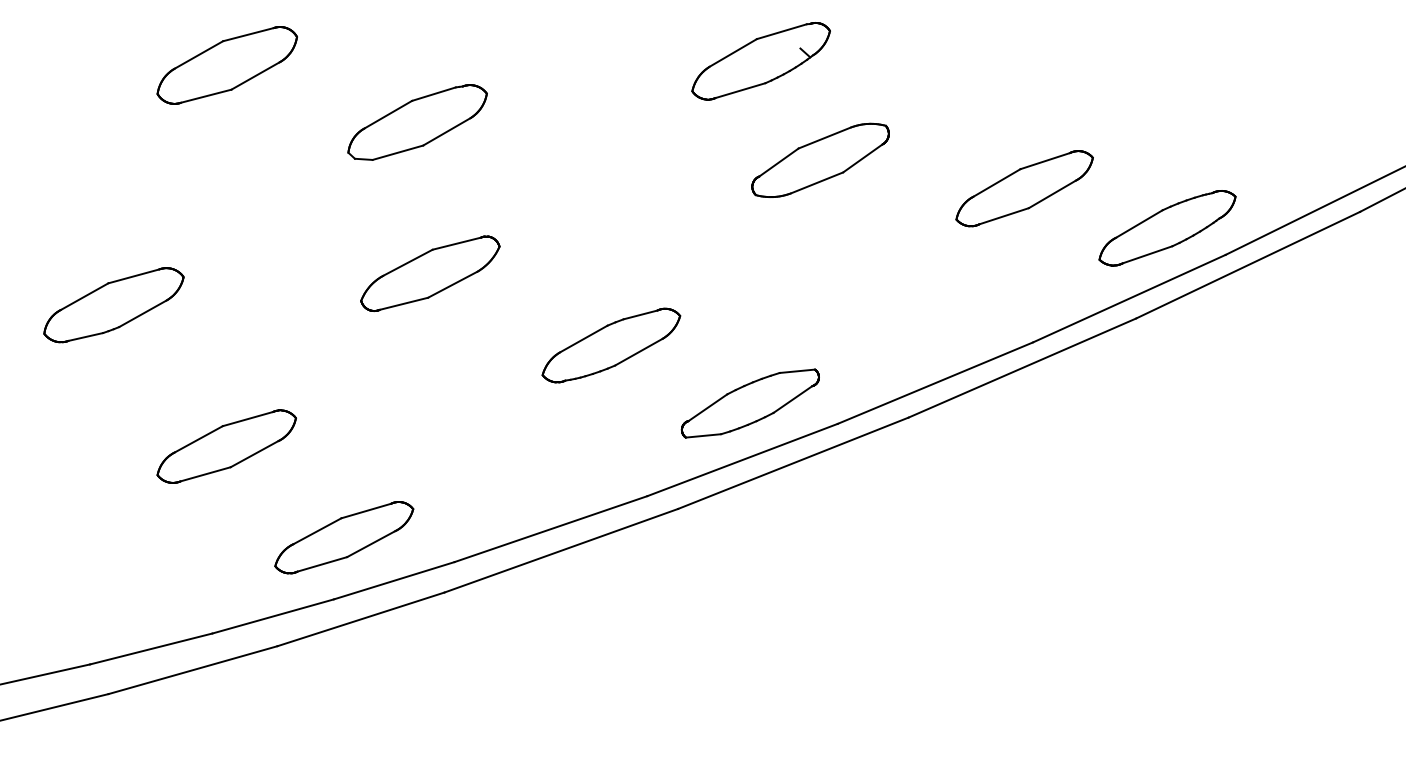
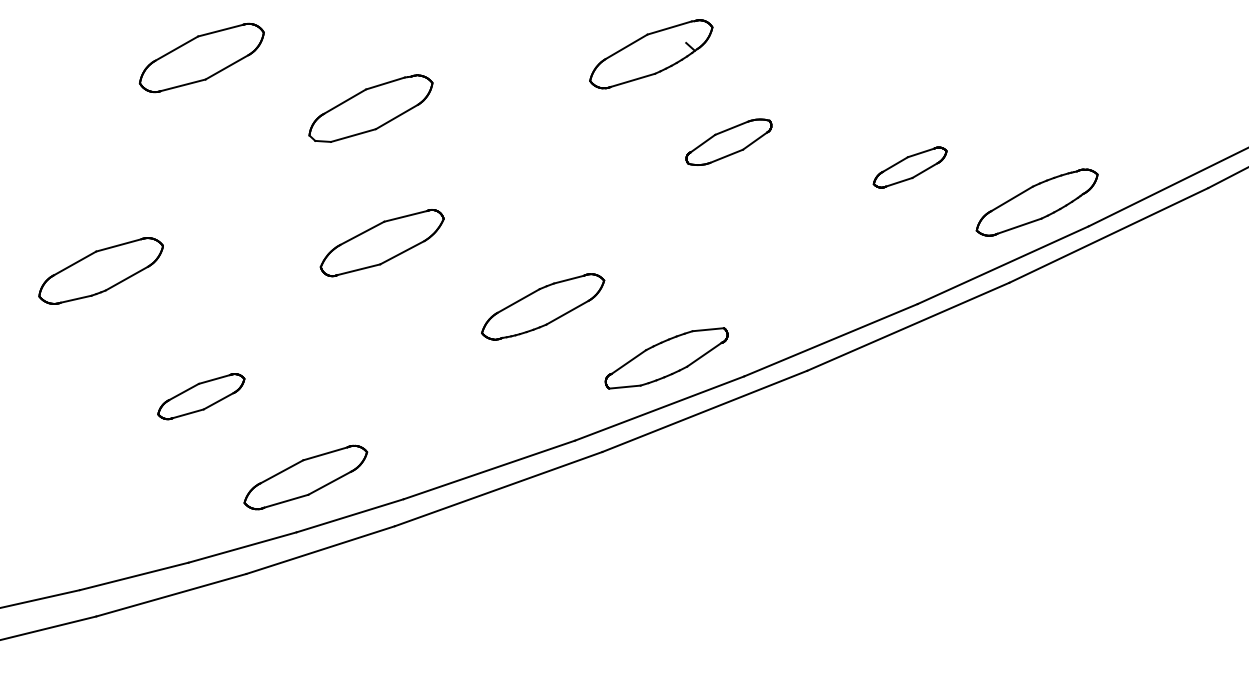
part: (760, 61) -> (650, 54), moved
part: (820, 159) -> (728, 141), size x0.7
part: (1024, 188) -> (910, 167), size x0.6
part: (226, 446) -> (201, 396), size x0.7

